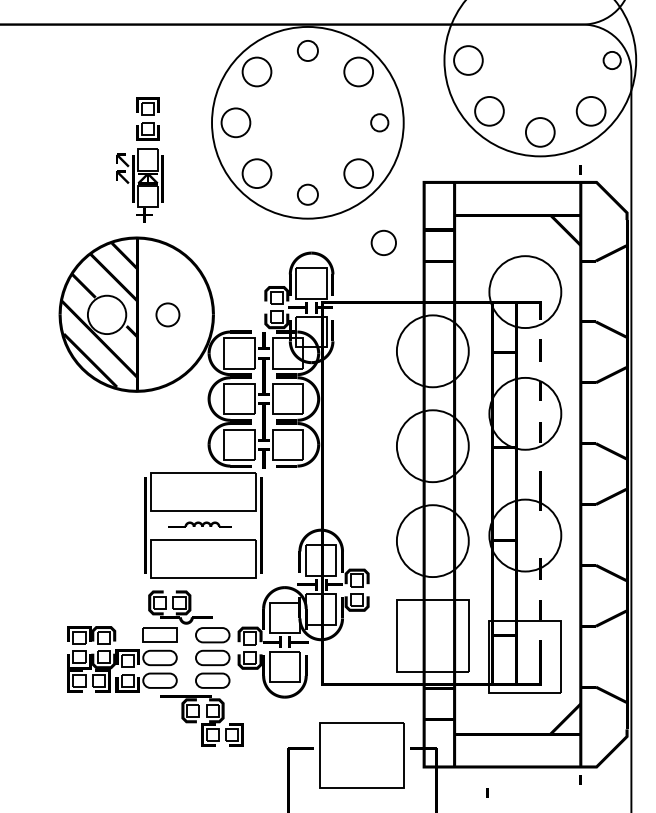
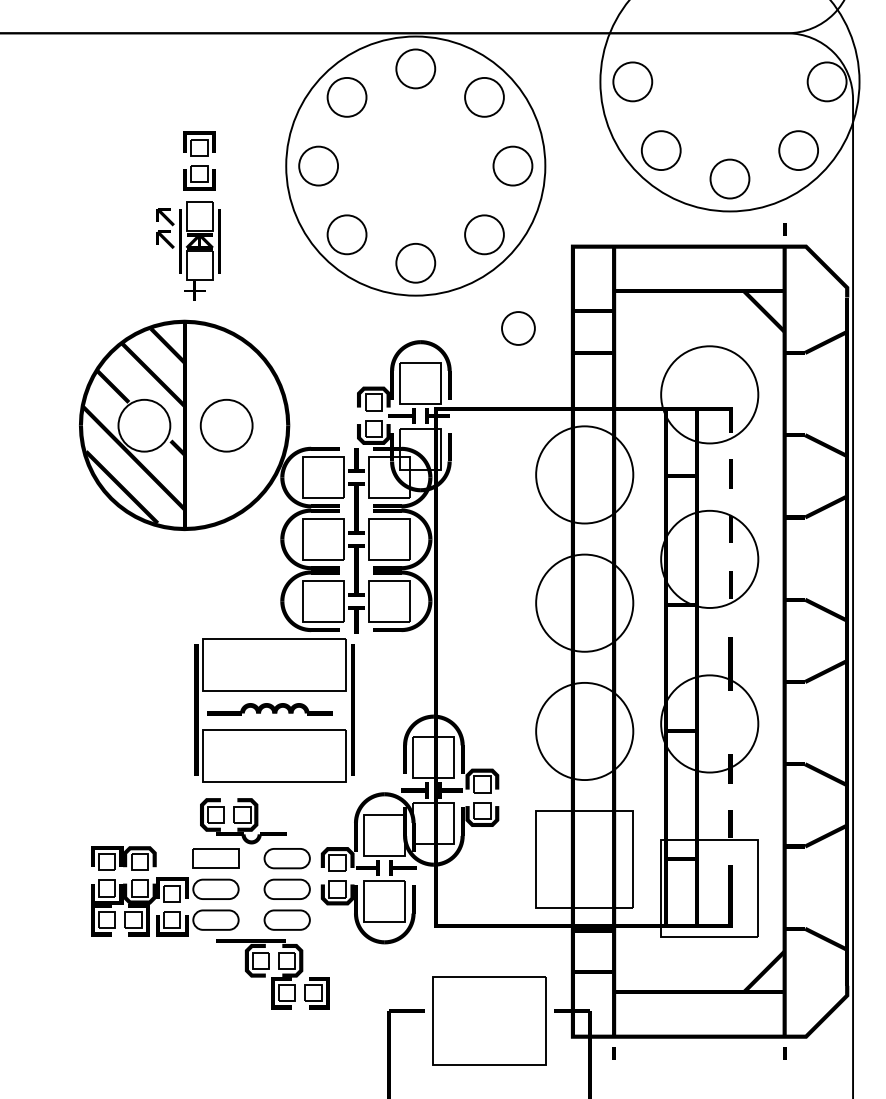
circle: (307, 50) -> (415, 68), size x1.43
circle: (611, 60) -> (826, 81), size x1.67
circle: (379, 122) -> (512, 165), size x1.67
circle: (307, 194) -> (415, 263), size x1.43
circle: (167, 314) -> (226, 425), size x1.67
part: (199, 524) -> (269, 709), size x1.43
line: (486, 792) -> (613, 1053), moved

